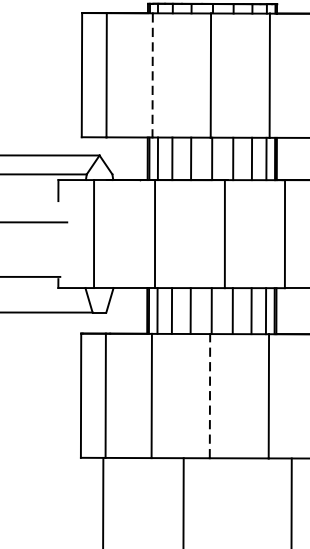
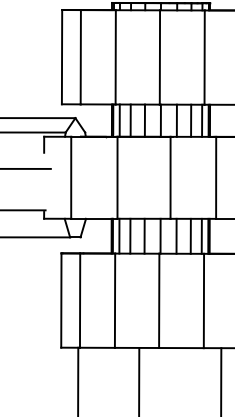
line: (152, 75) -> (115, 57), dashed -> solid
line: (210, 395) -> (159, 300), dashed -> solid

